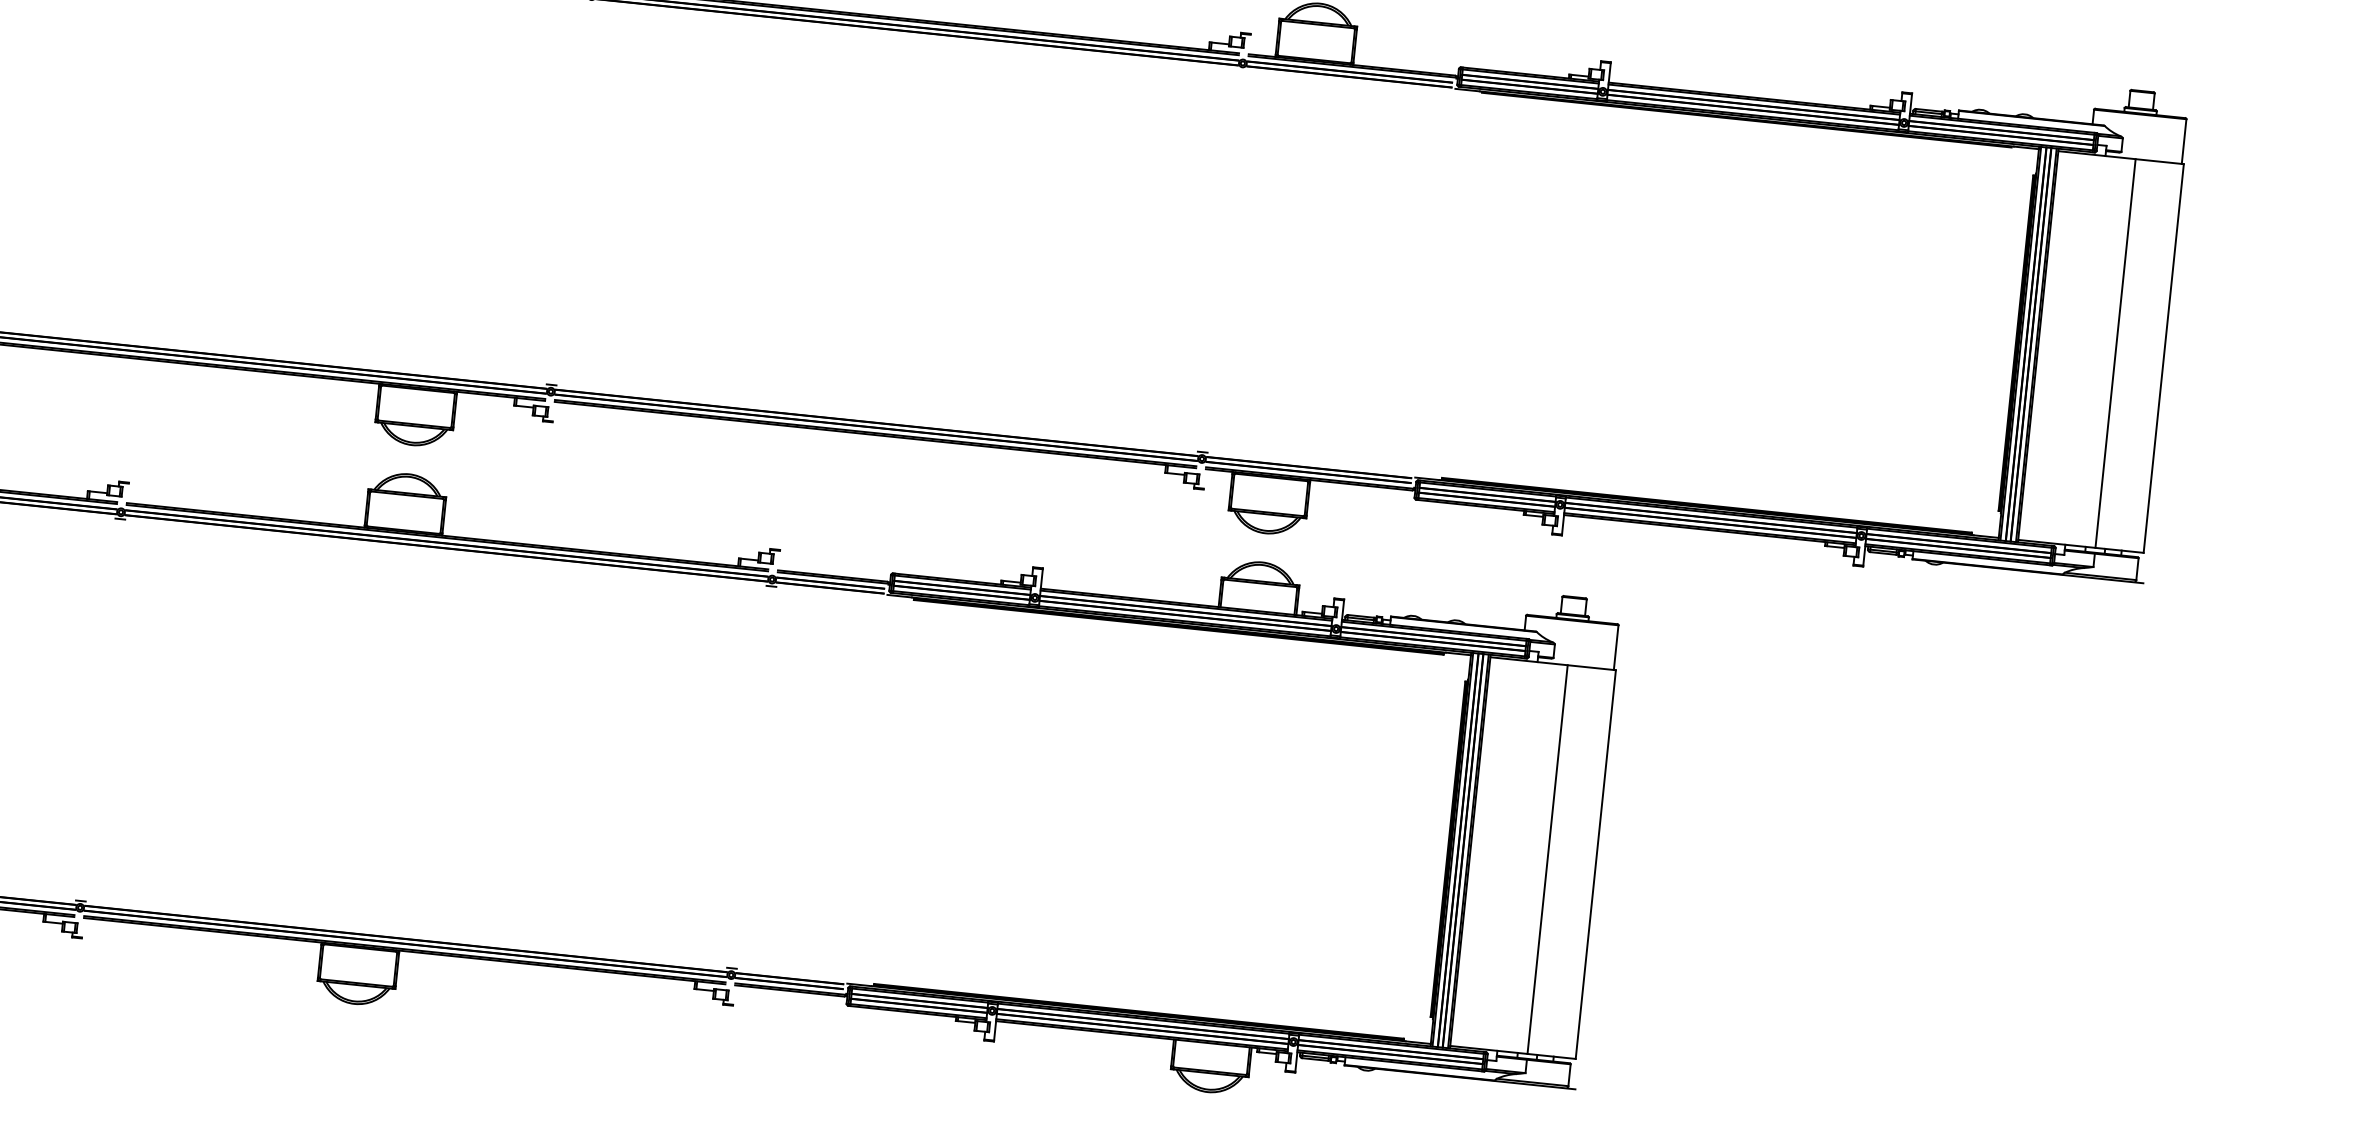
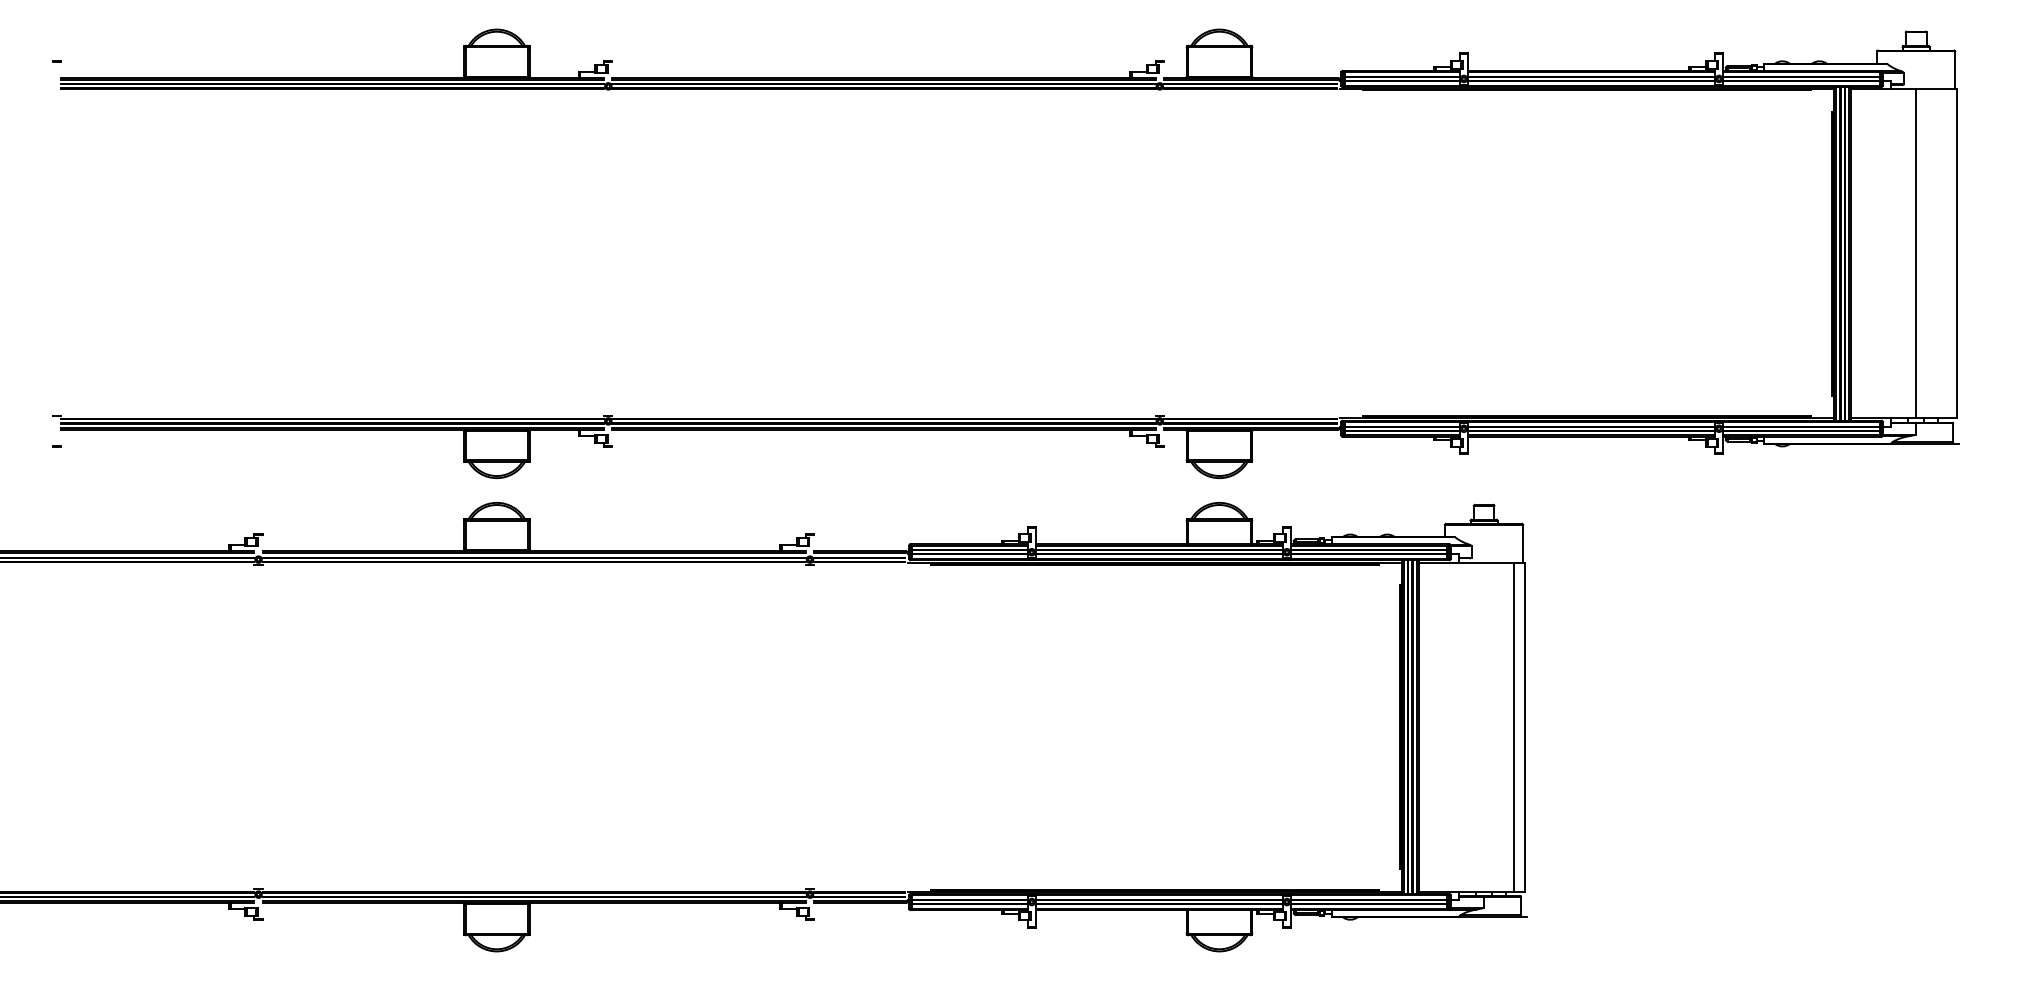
line: (1548, 858) -> (1514, 726), moved

